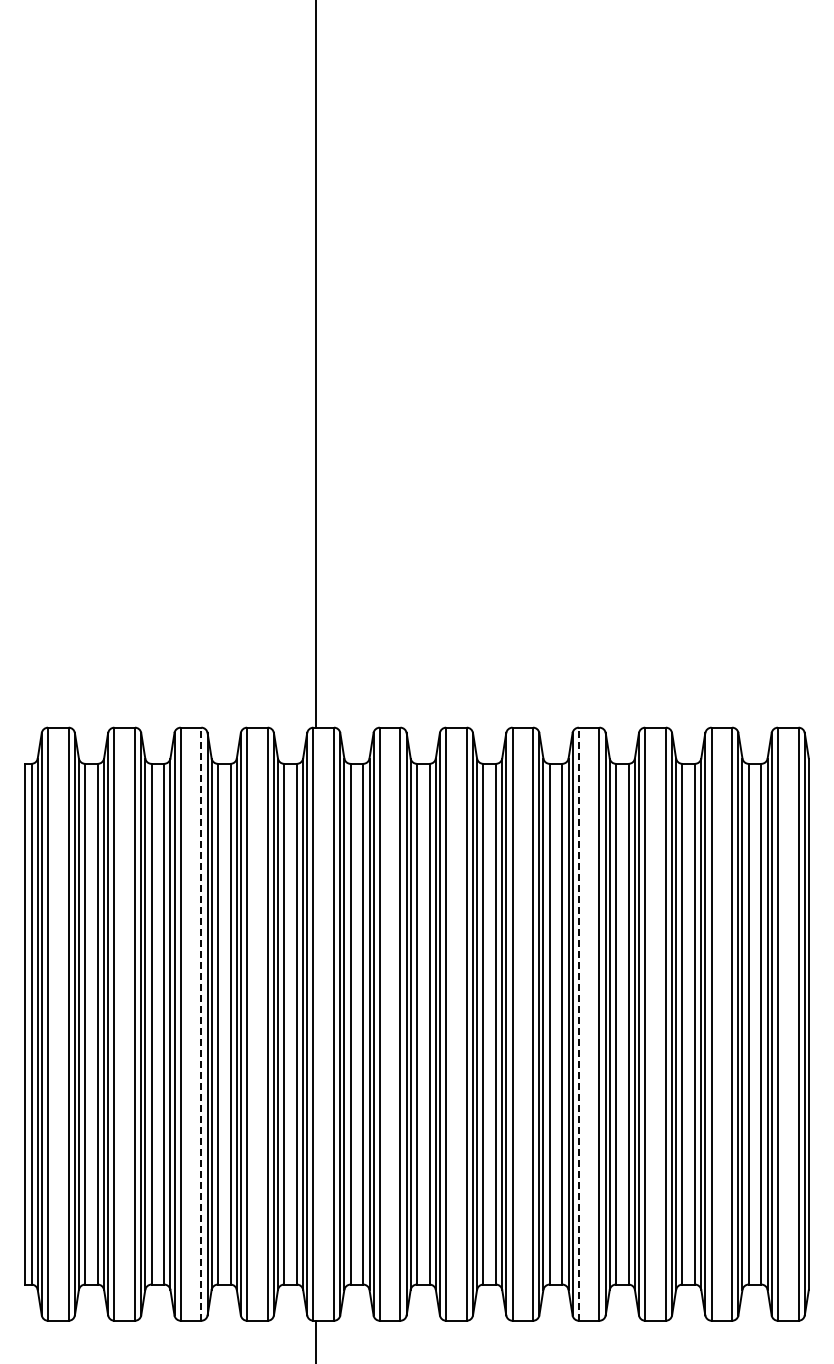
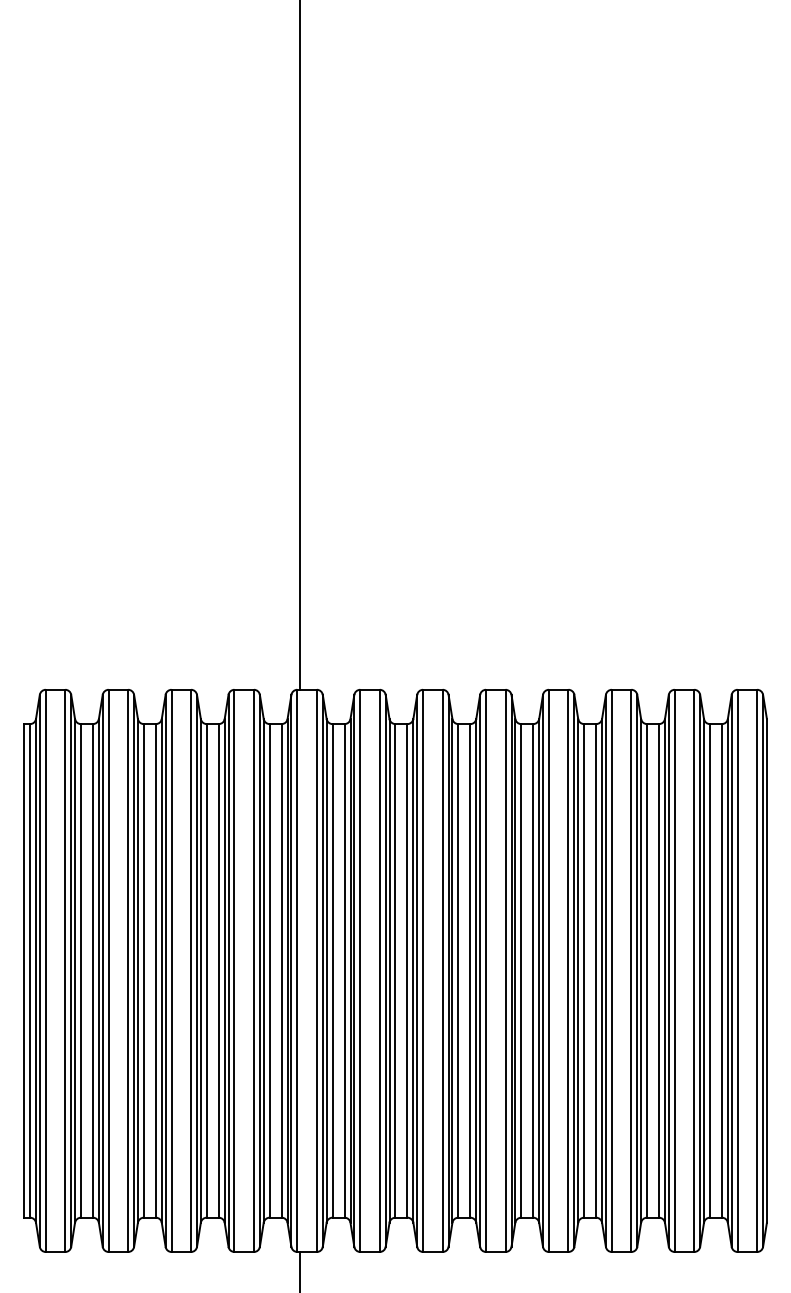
line: (201, 1024) -> (191, 971), dashed -> solid
line: (578, 1024) -> (548, 971), dashed -> solid

